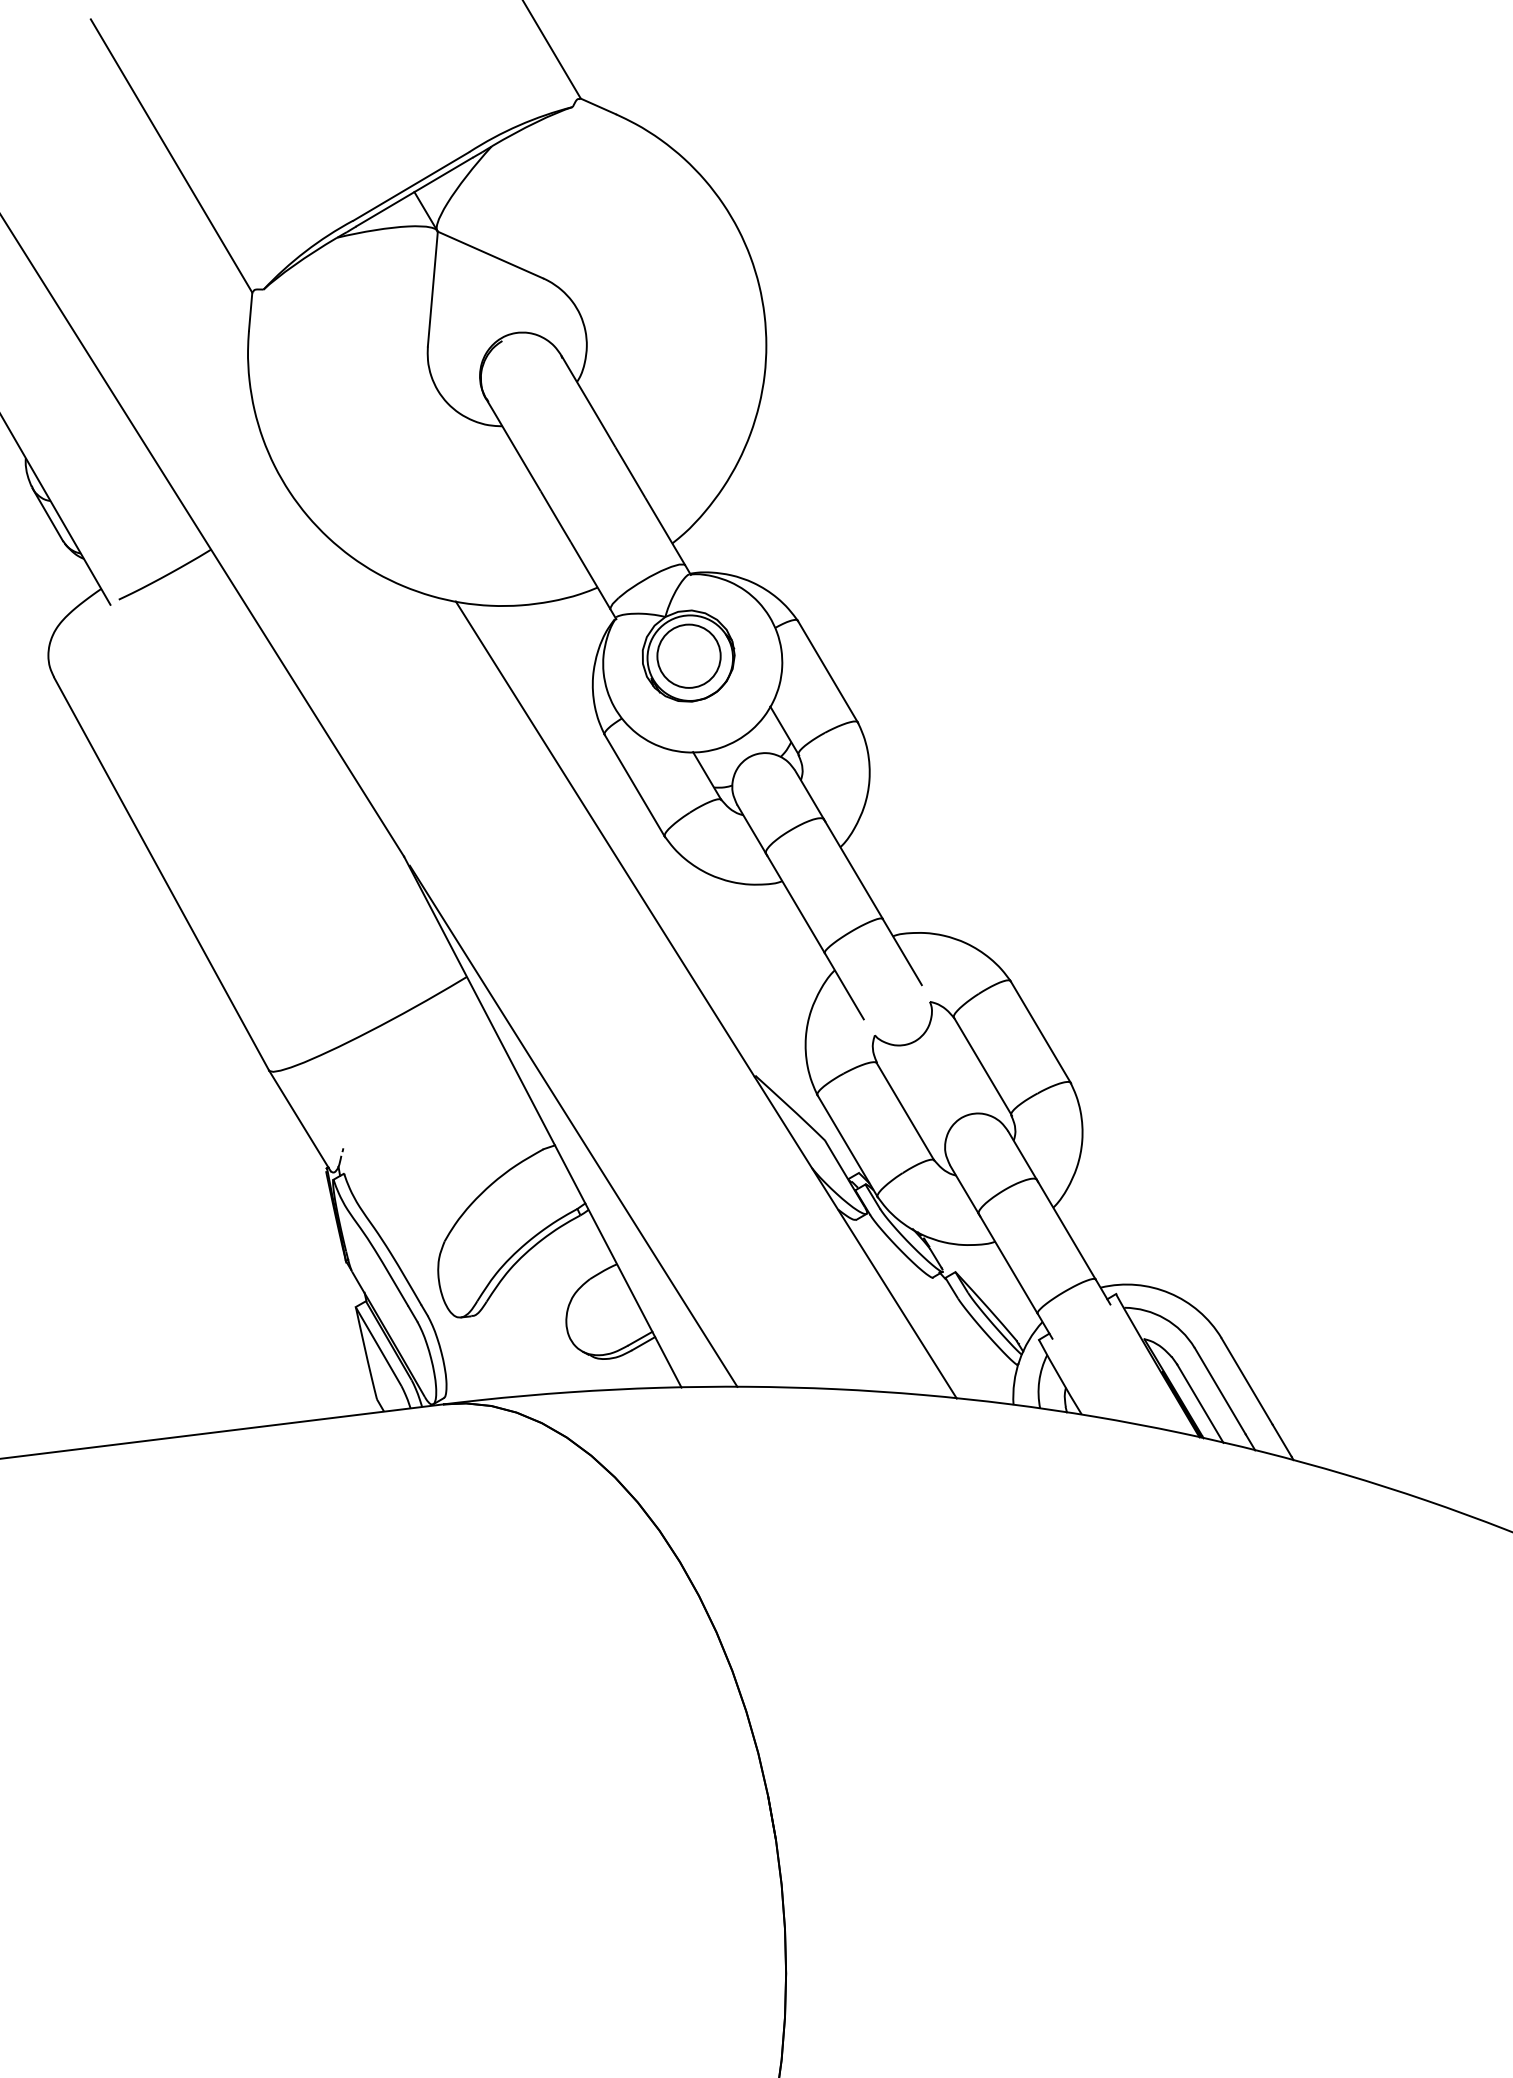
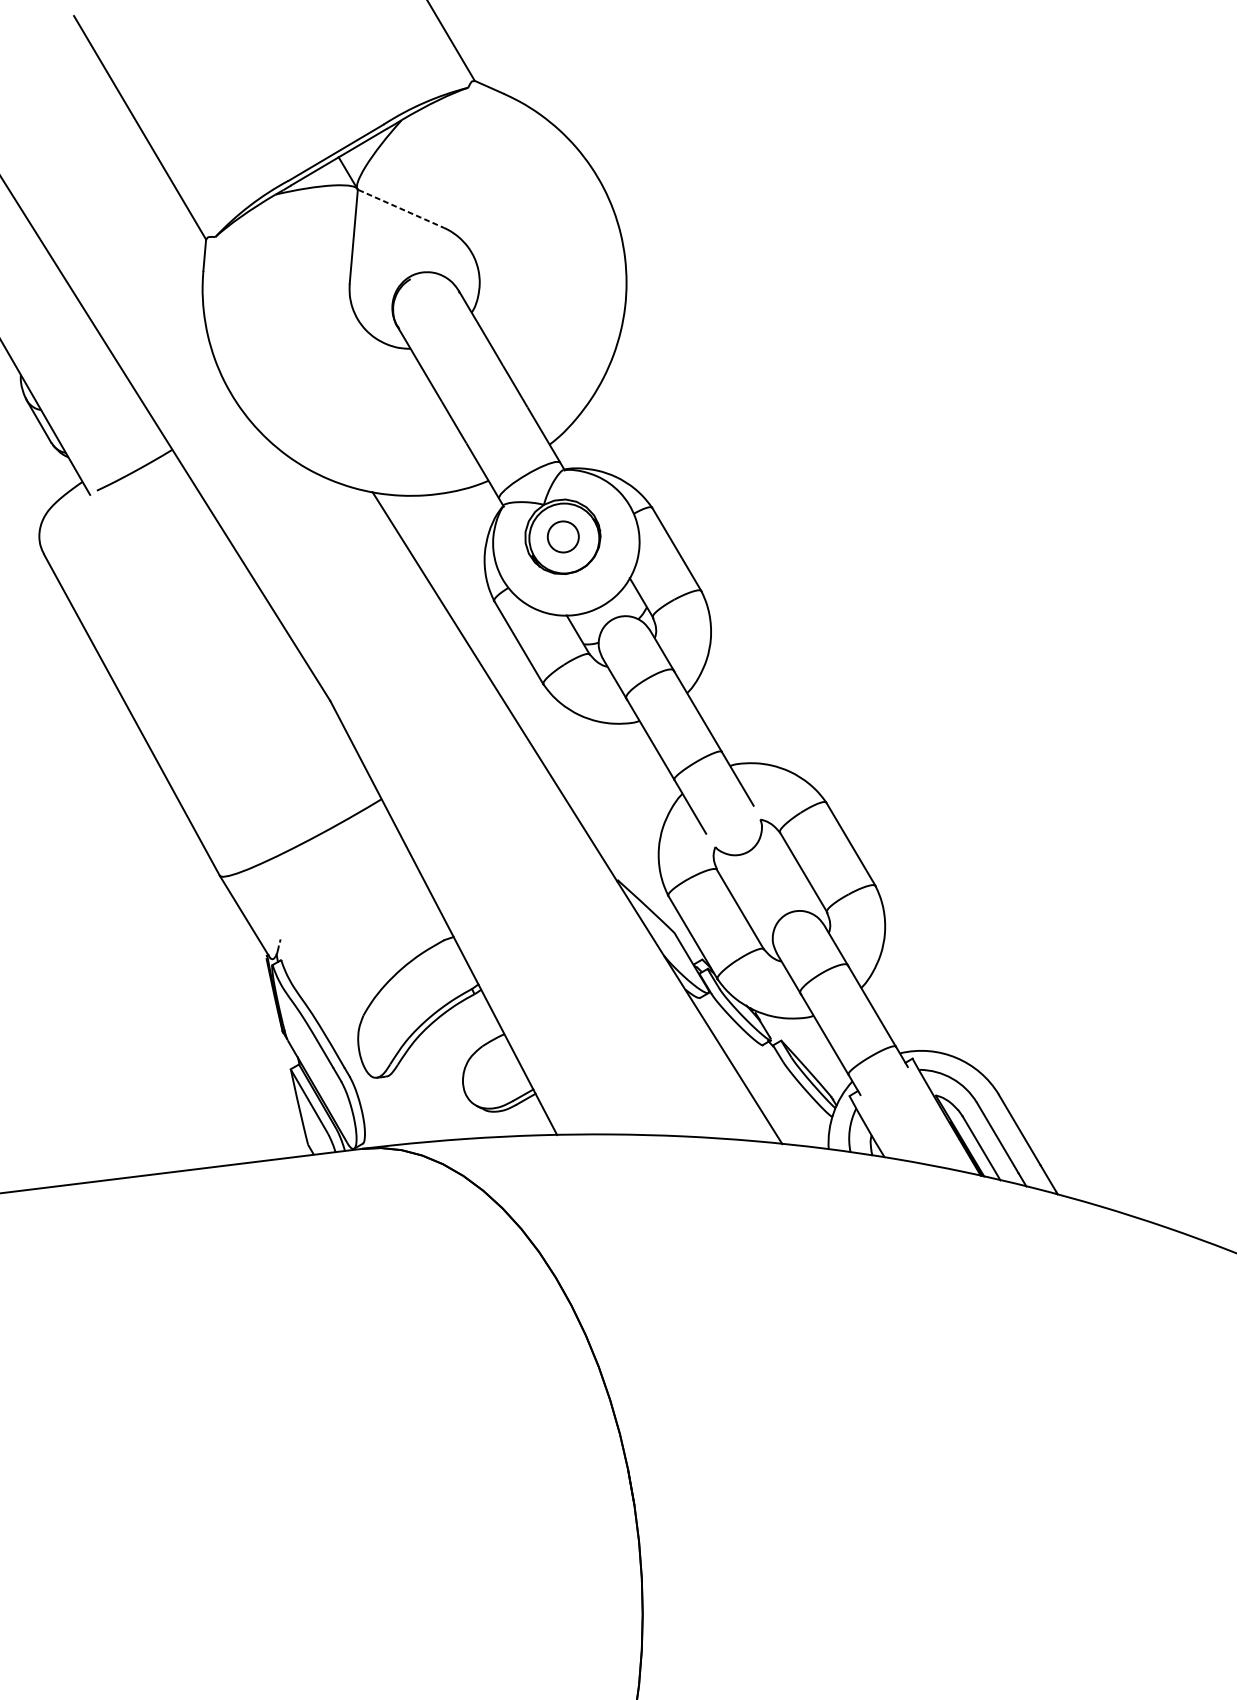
line: (491, 255) -> (401, 209), solid -> dashed
circle: (688, 655) -> (562, 536), size x0.6
line: (573, 1125) -> (468, 920), removed

